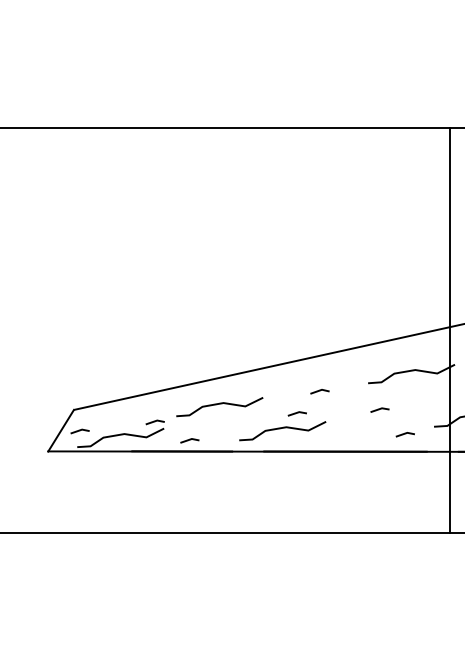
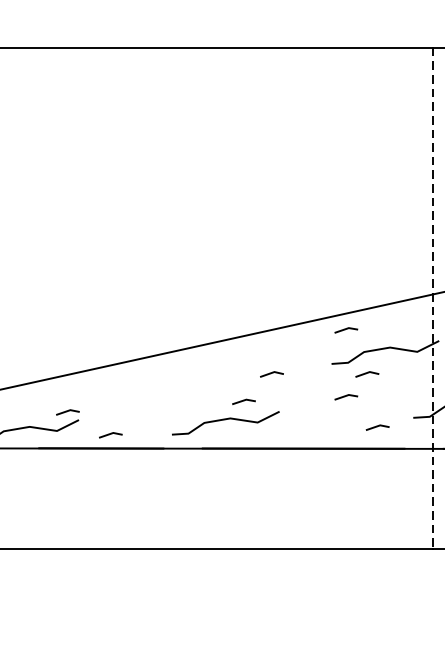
line: (450, 330) -> (433, 298), solid -> dashed
line: (379, 355) -> (345, 329), added
line: (396, 391) -> (366, 374), added
curve: (219, 404) -> (147, 390), removed

